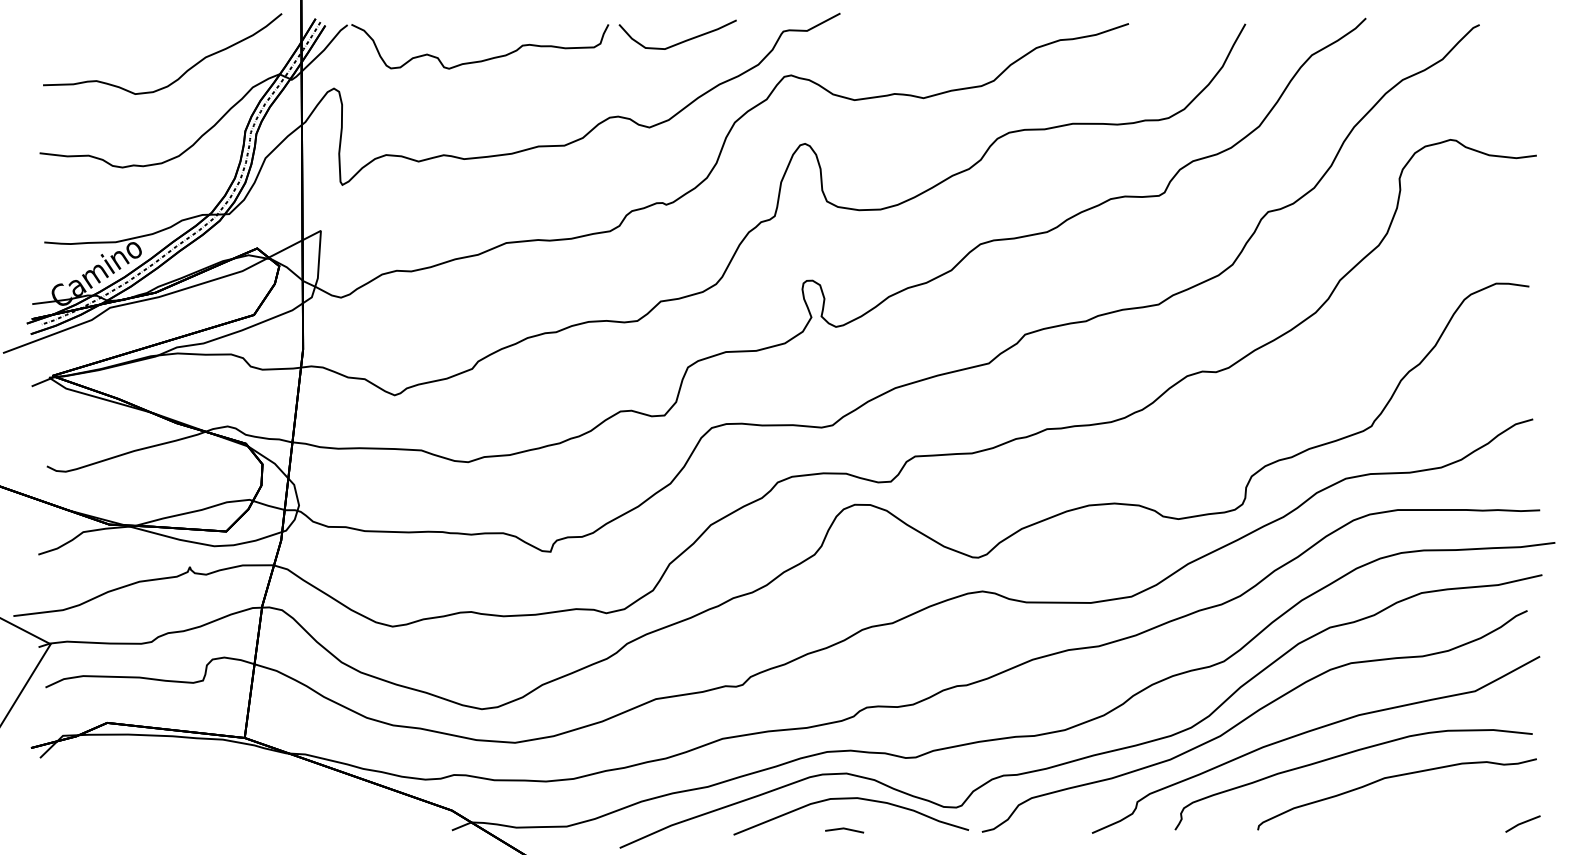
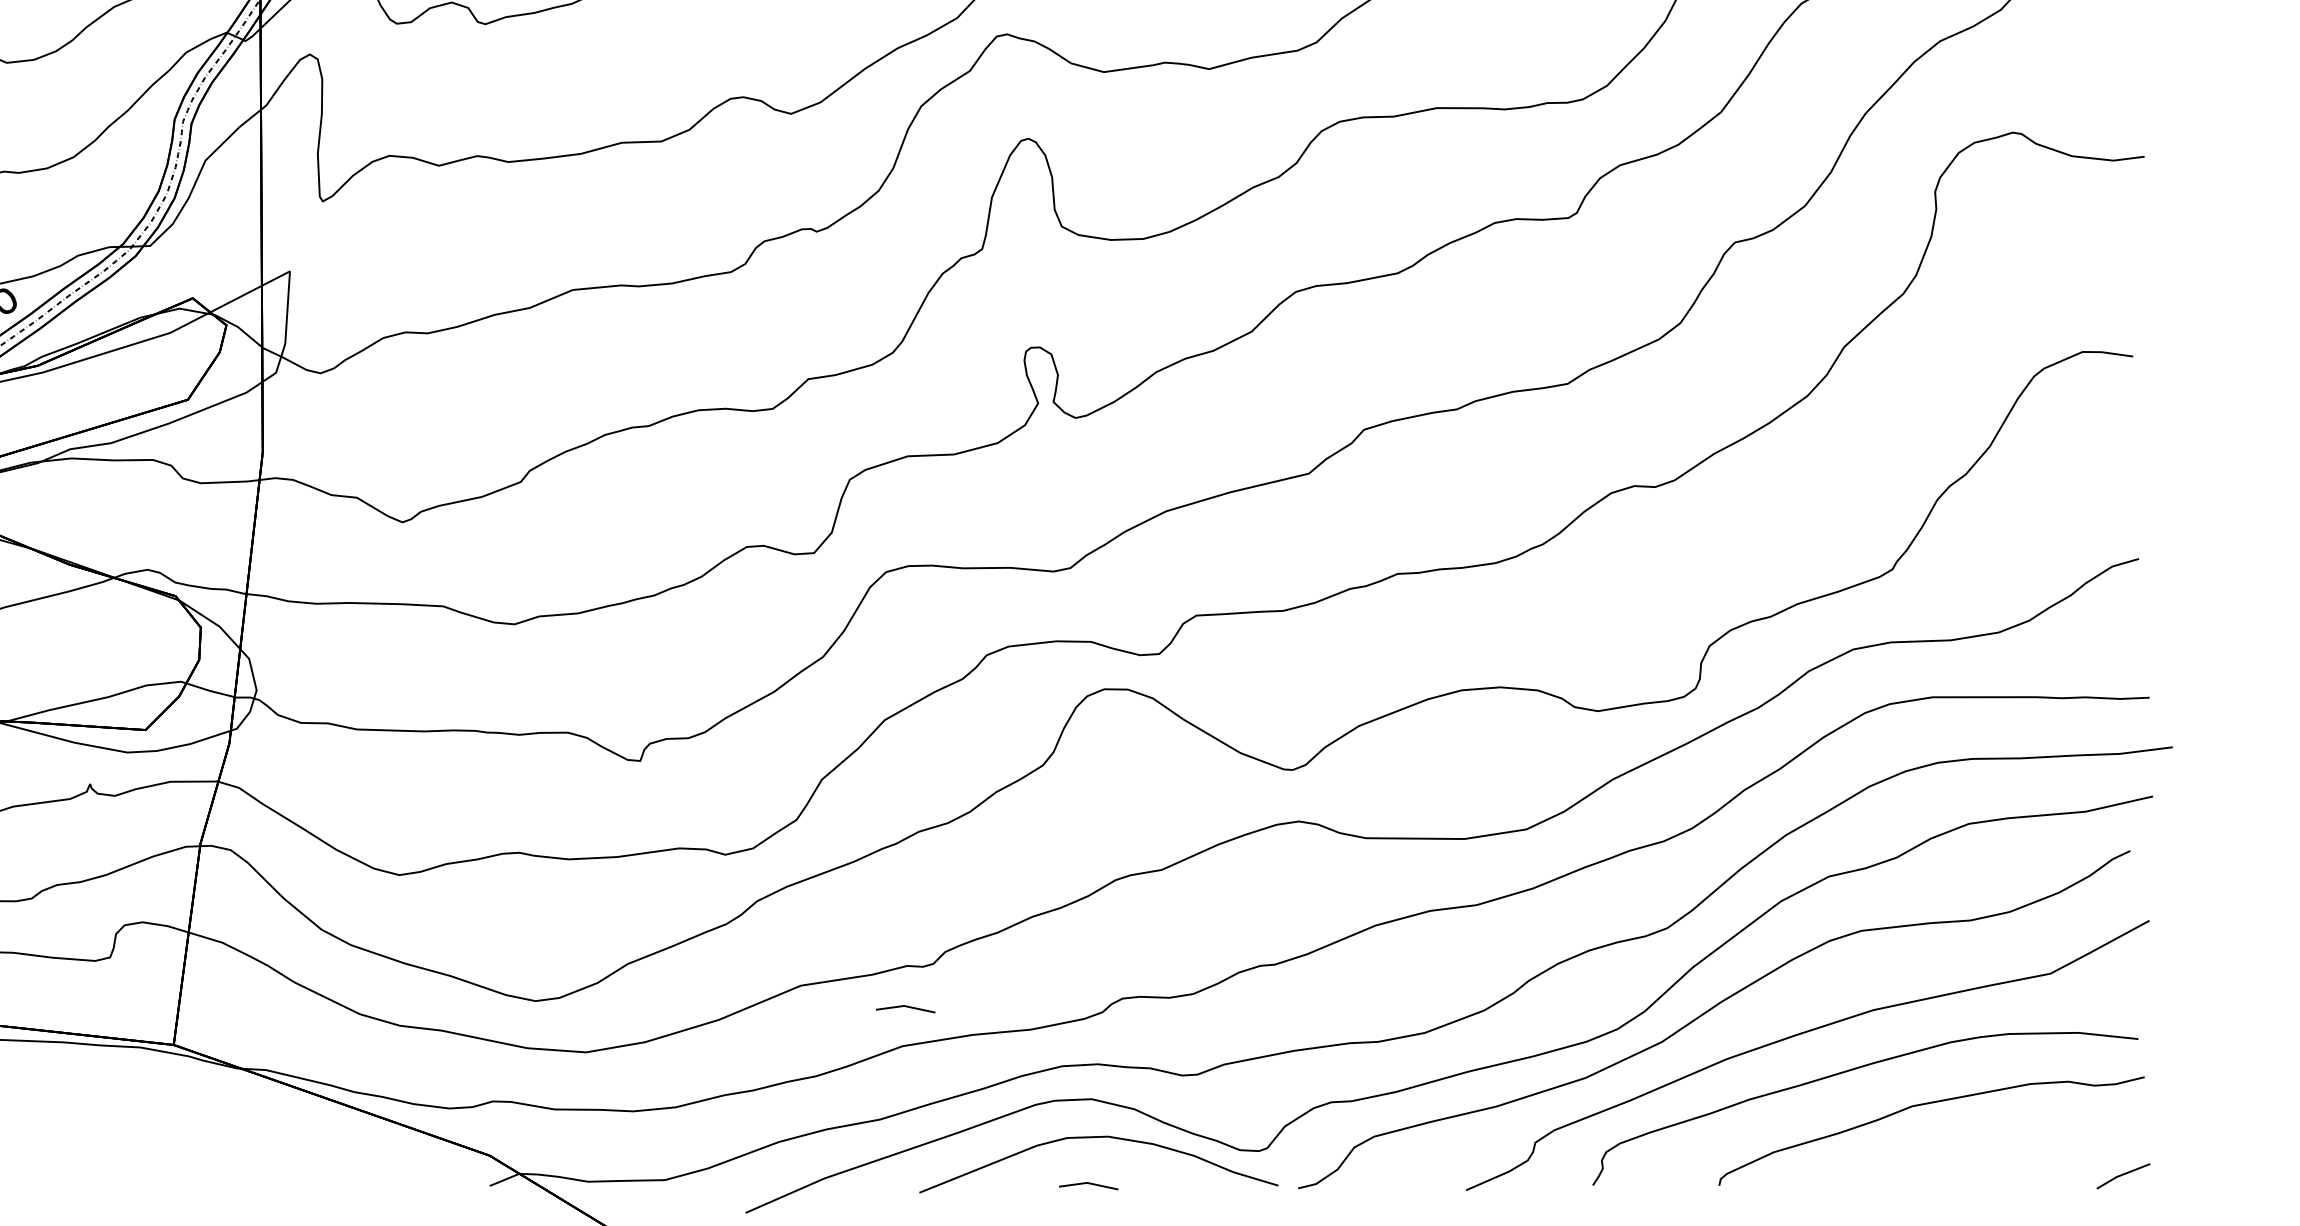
line: (724, 713) -> (905, 1007), added

